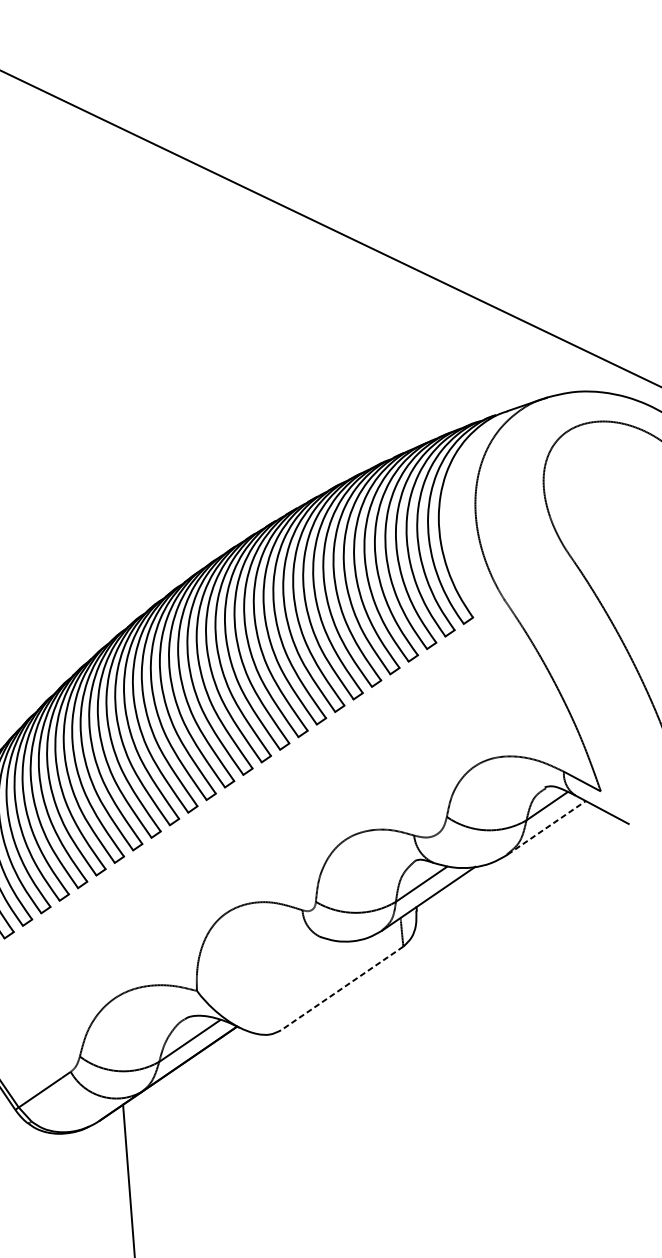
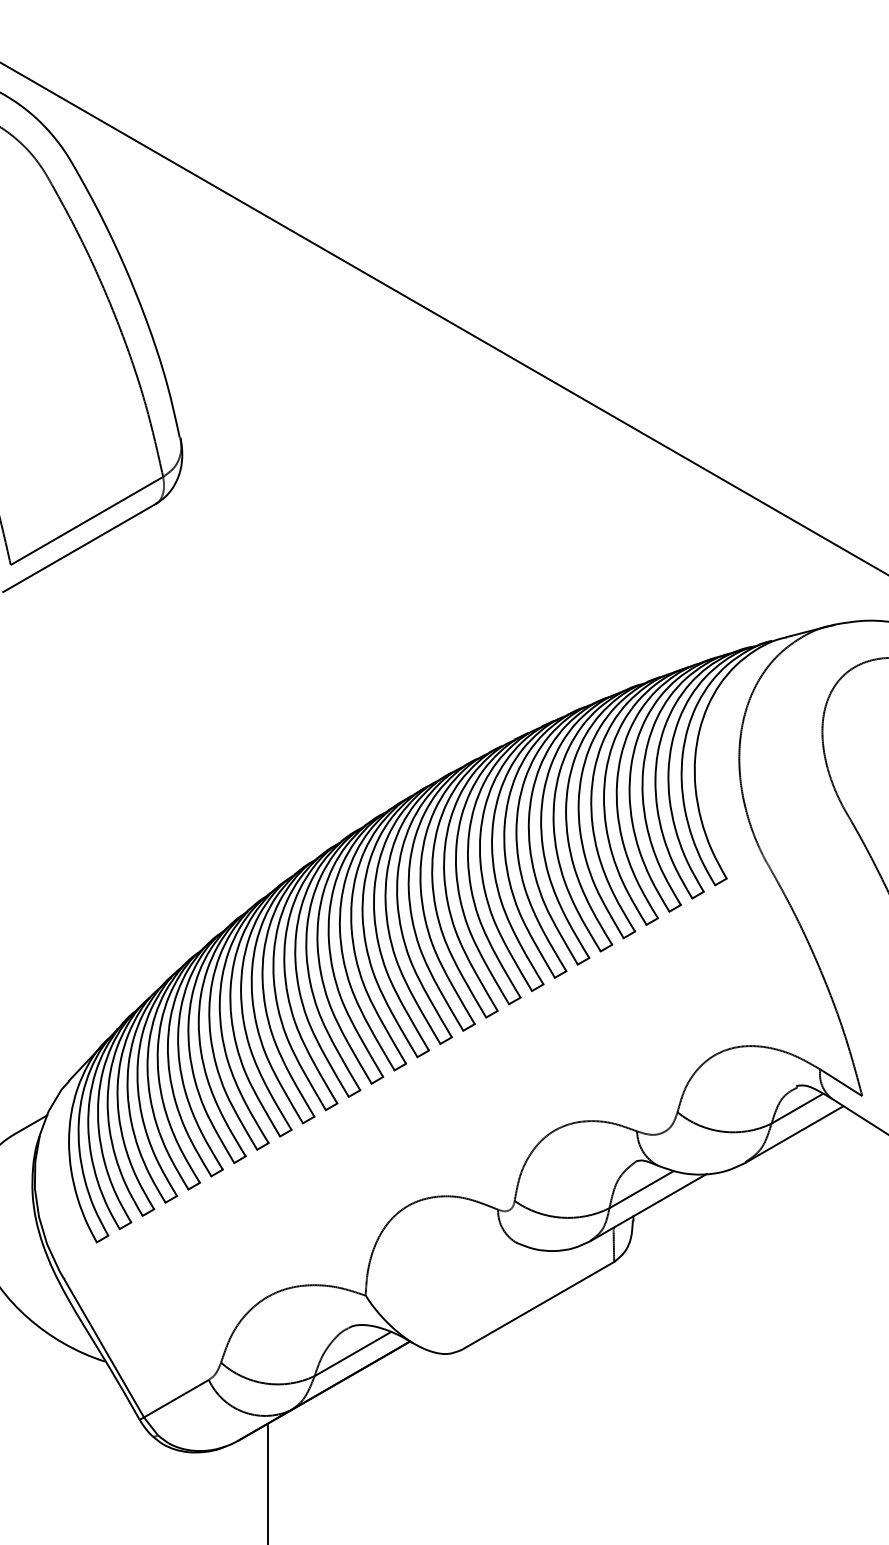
line: (547, 827) -> (795, 1134), dashed -> solid
line: (341, 988) -> (537, 1306), dashed -> solid

